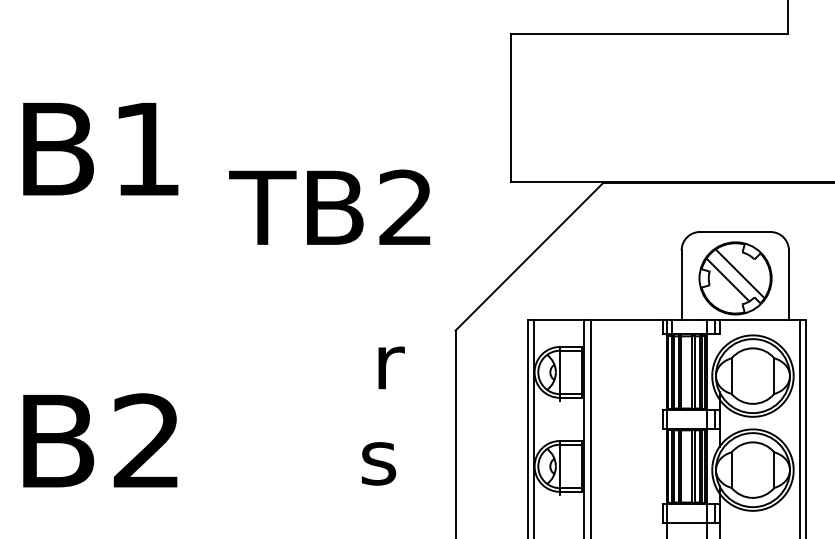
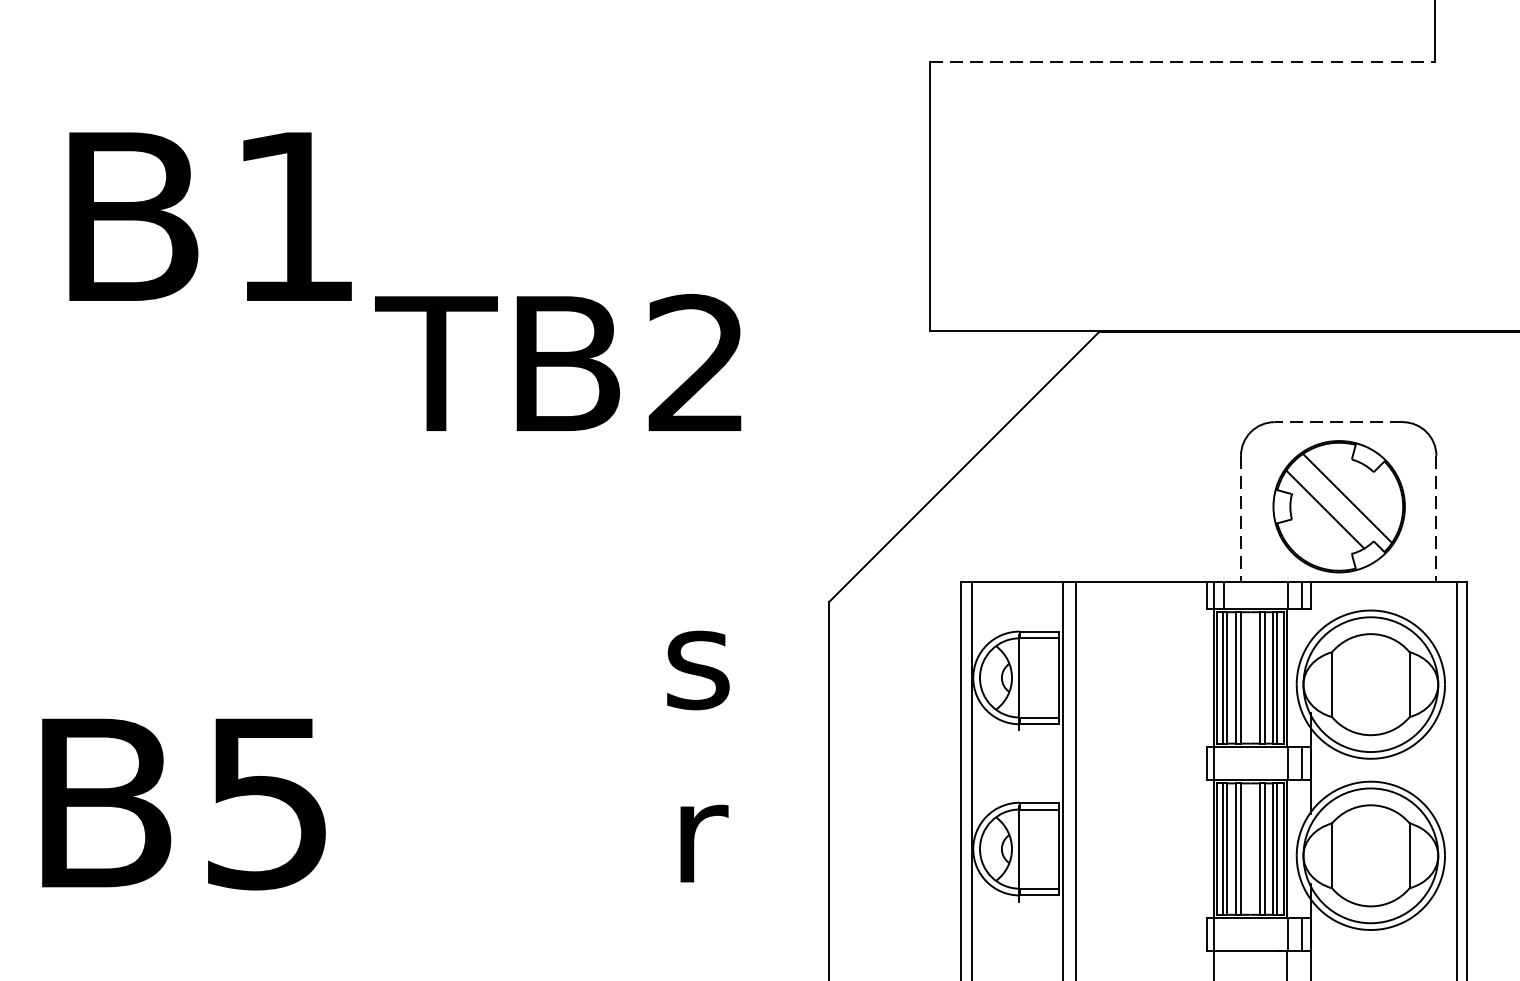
line: (649, 34) -> (1182, 62), solid -> dashed
text: (100, 149) -> (210, 217), moved
text: (329, 206) -> (557, 361), moved
line: (734, 231) -> (1337, 421), solid -> dashed
line: (681, 285) -> (1240, 519), solid -> dashed
line: (788, 285) -> (1435, 519), solid -> dashed
text: (385, 368) -> (701, 670), r -> s
text: (145, 441) -> (264, 803), B2 -> B5
text: (380, 463) -> (692, 843), s -> r

